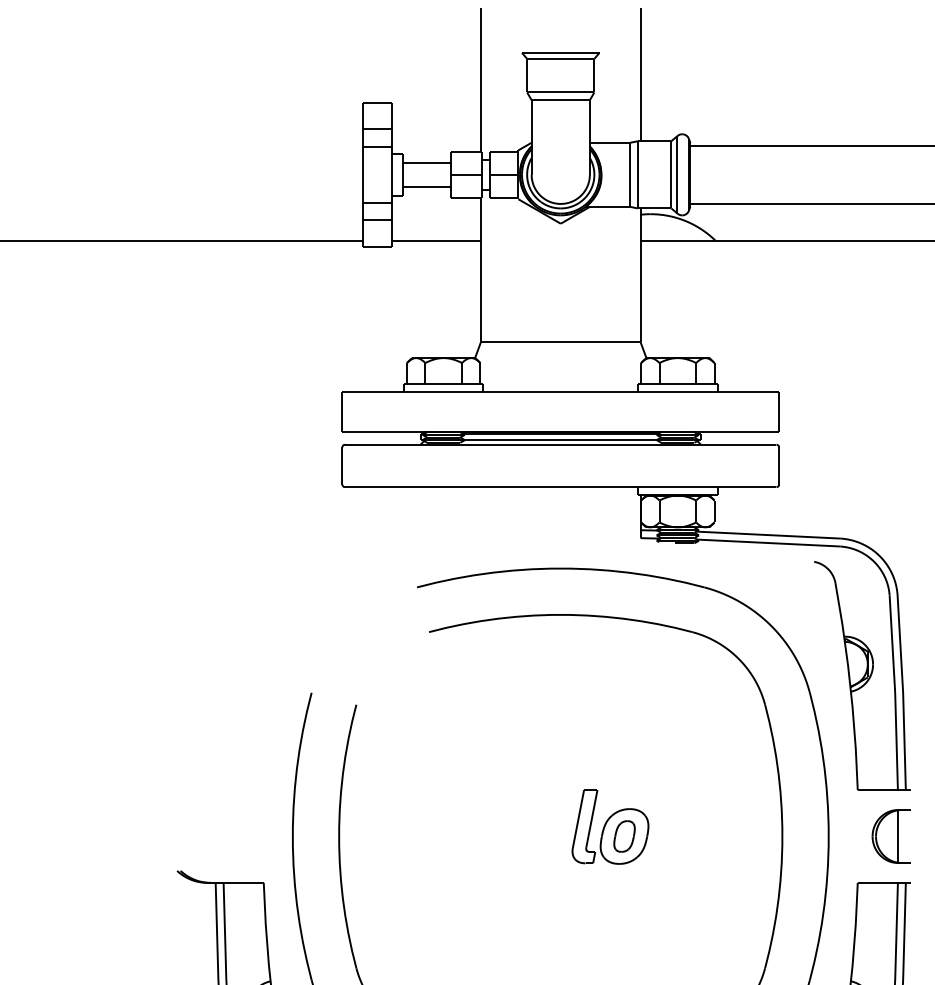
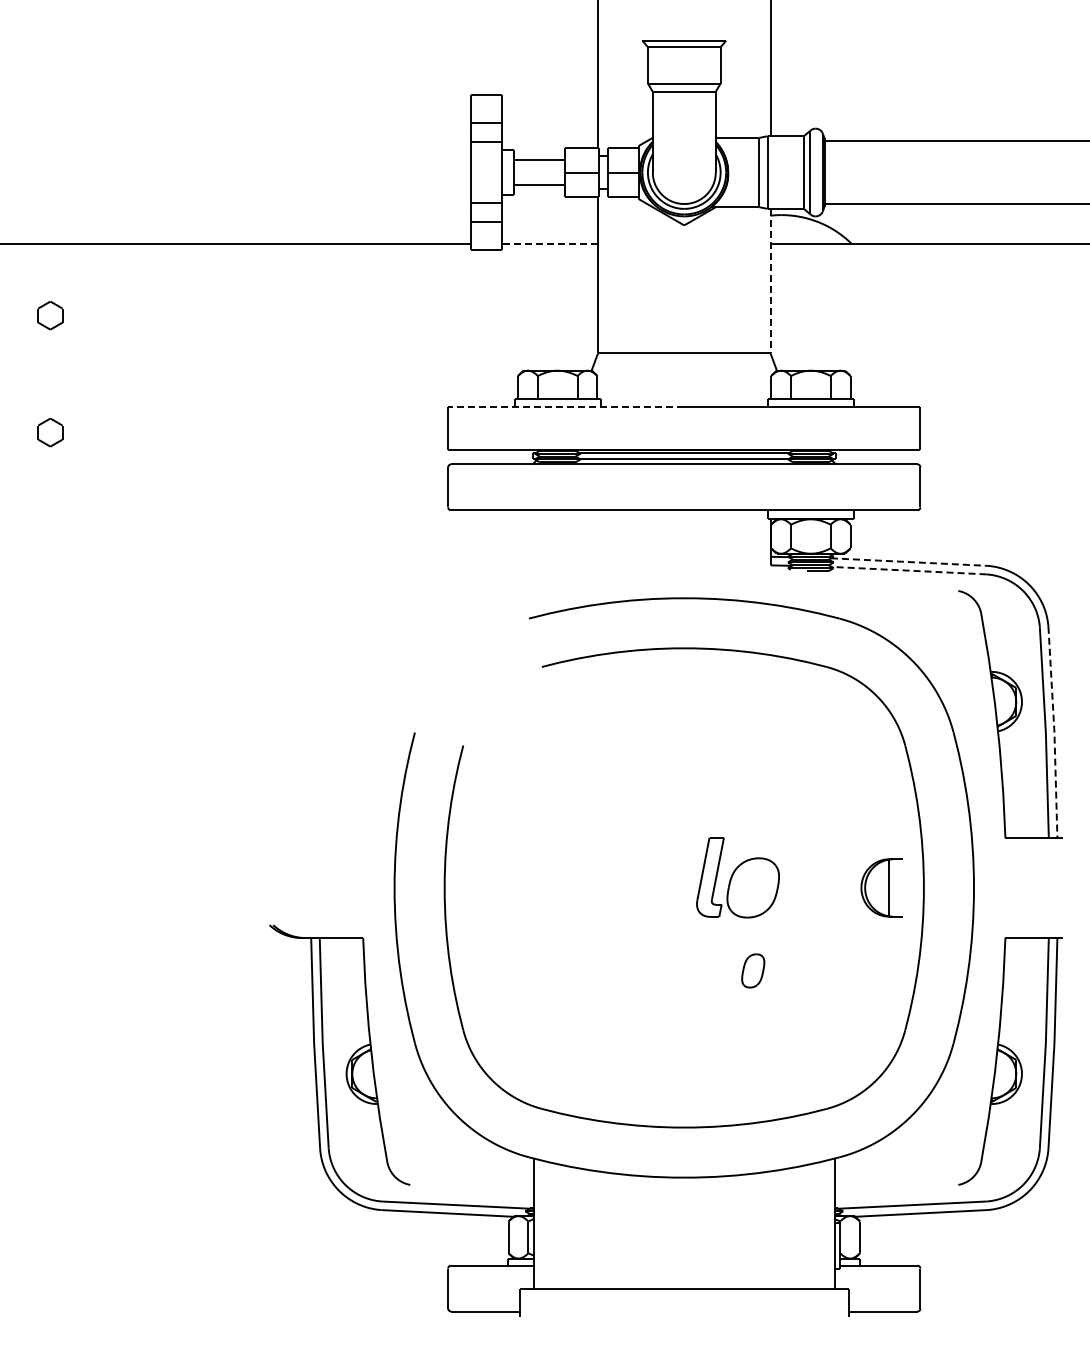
line: (437, 241) -> (550, 244), solid -> dashed
line: (640, 275) -> (770, 281), solid -> dashed
line: (450, 392) -> (565, 407), solid -> dashed
line: (769, 535) -> (909, 562), solid -> dashed
line: (769, 542) -> (909, 570), solid -> dashed
line: (903, 692) -> (1054, 732), solid -> dashed
part: (624, 836) -> (753, 970), moved
part: (891, 836) -> (881, 887), moved

